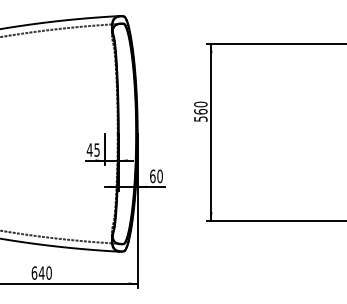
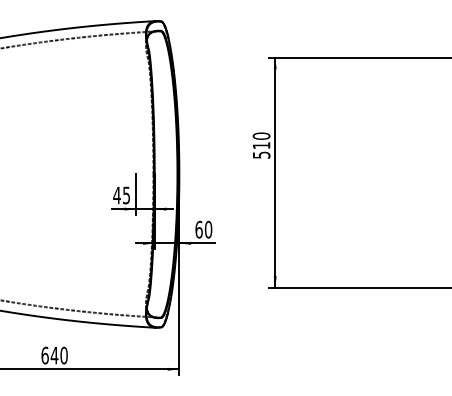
text: (200, 111) -> (261, 145), 560 -> 510

